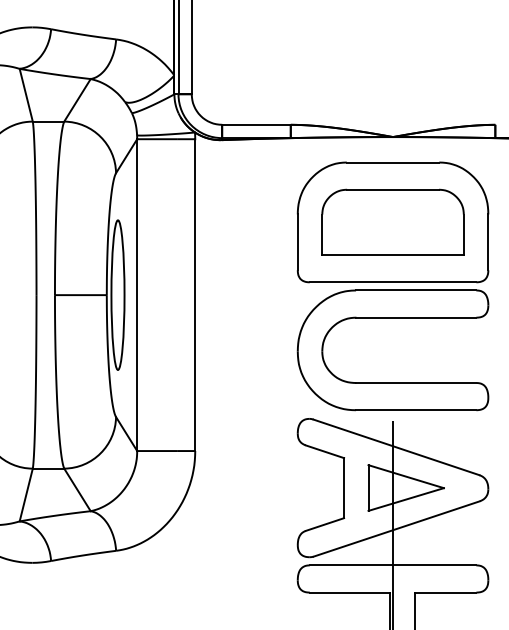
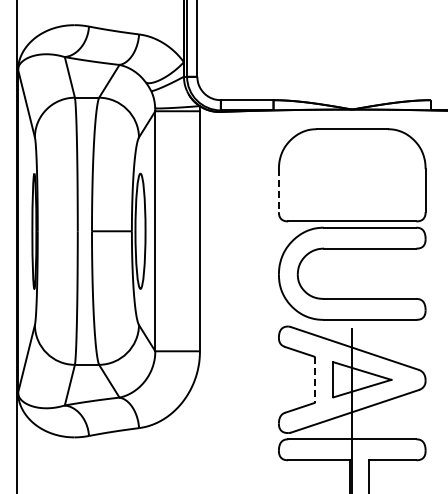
part: (392, 221) -> (351, 174), removed
line: (297, 243) -> (278, 191), solid -> dashed
line: (344, 488) -> (314, 380), solid -> dashed

